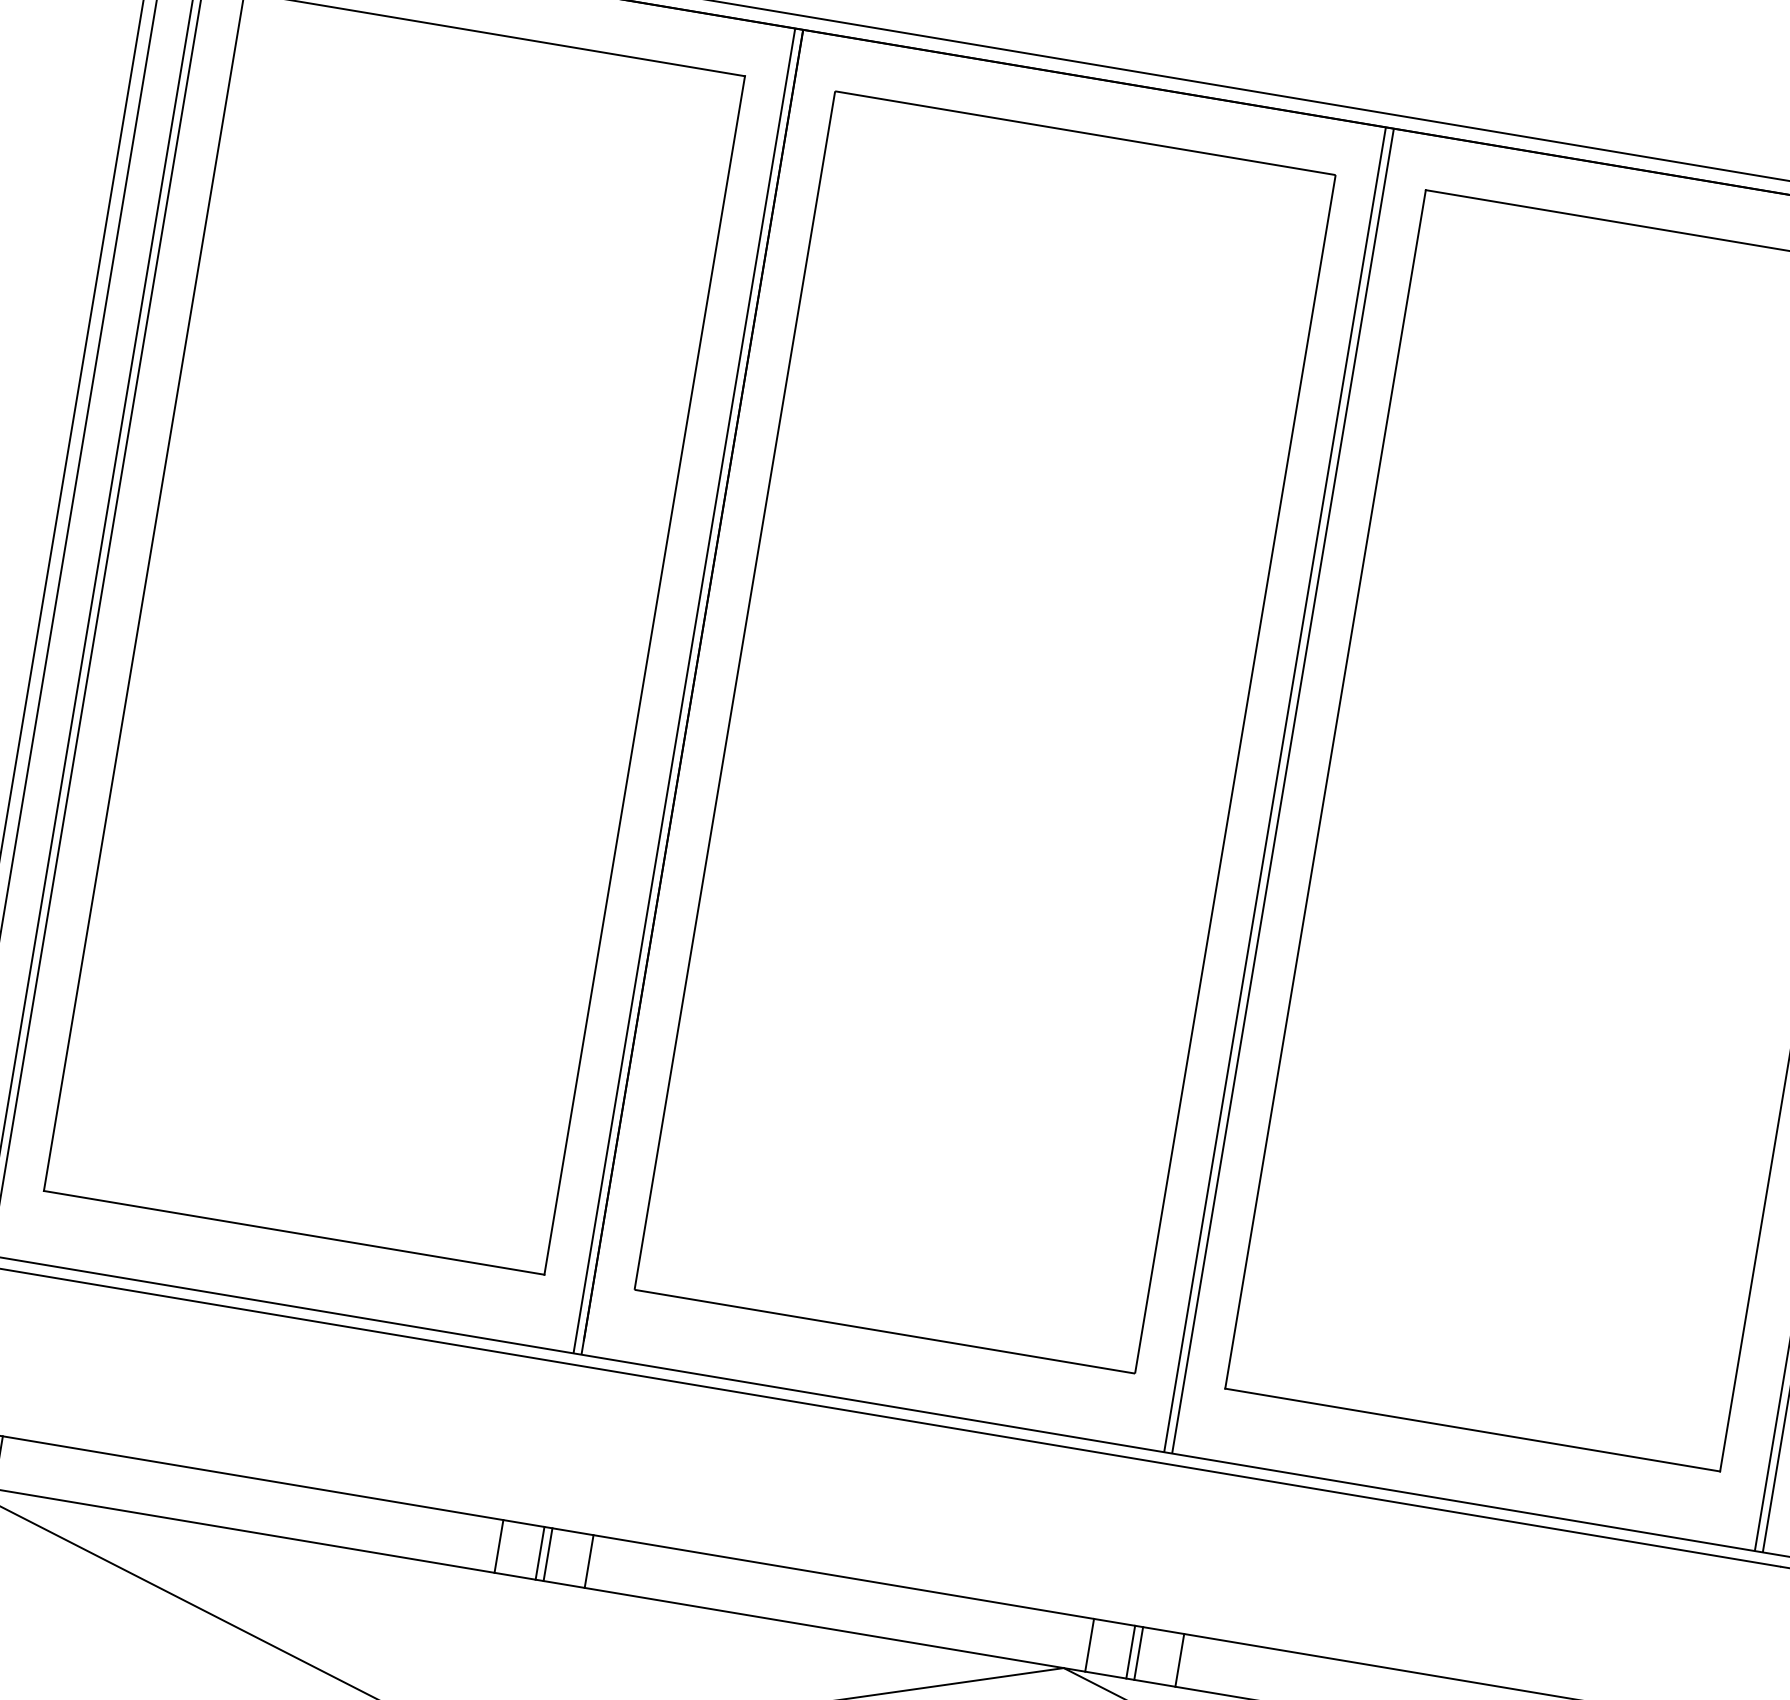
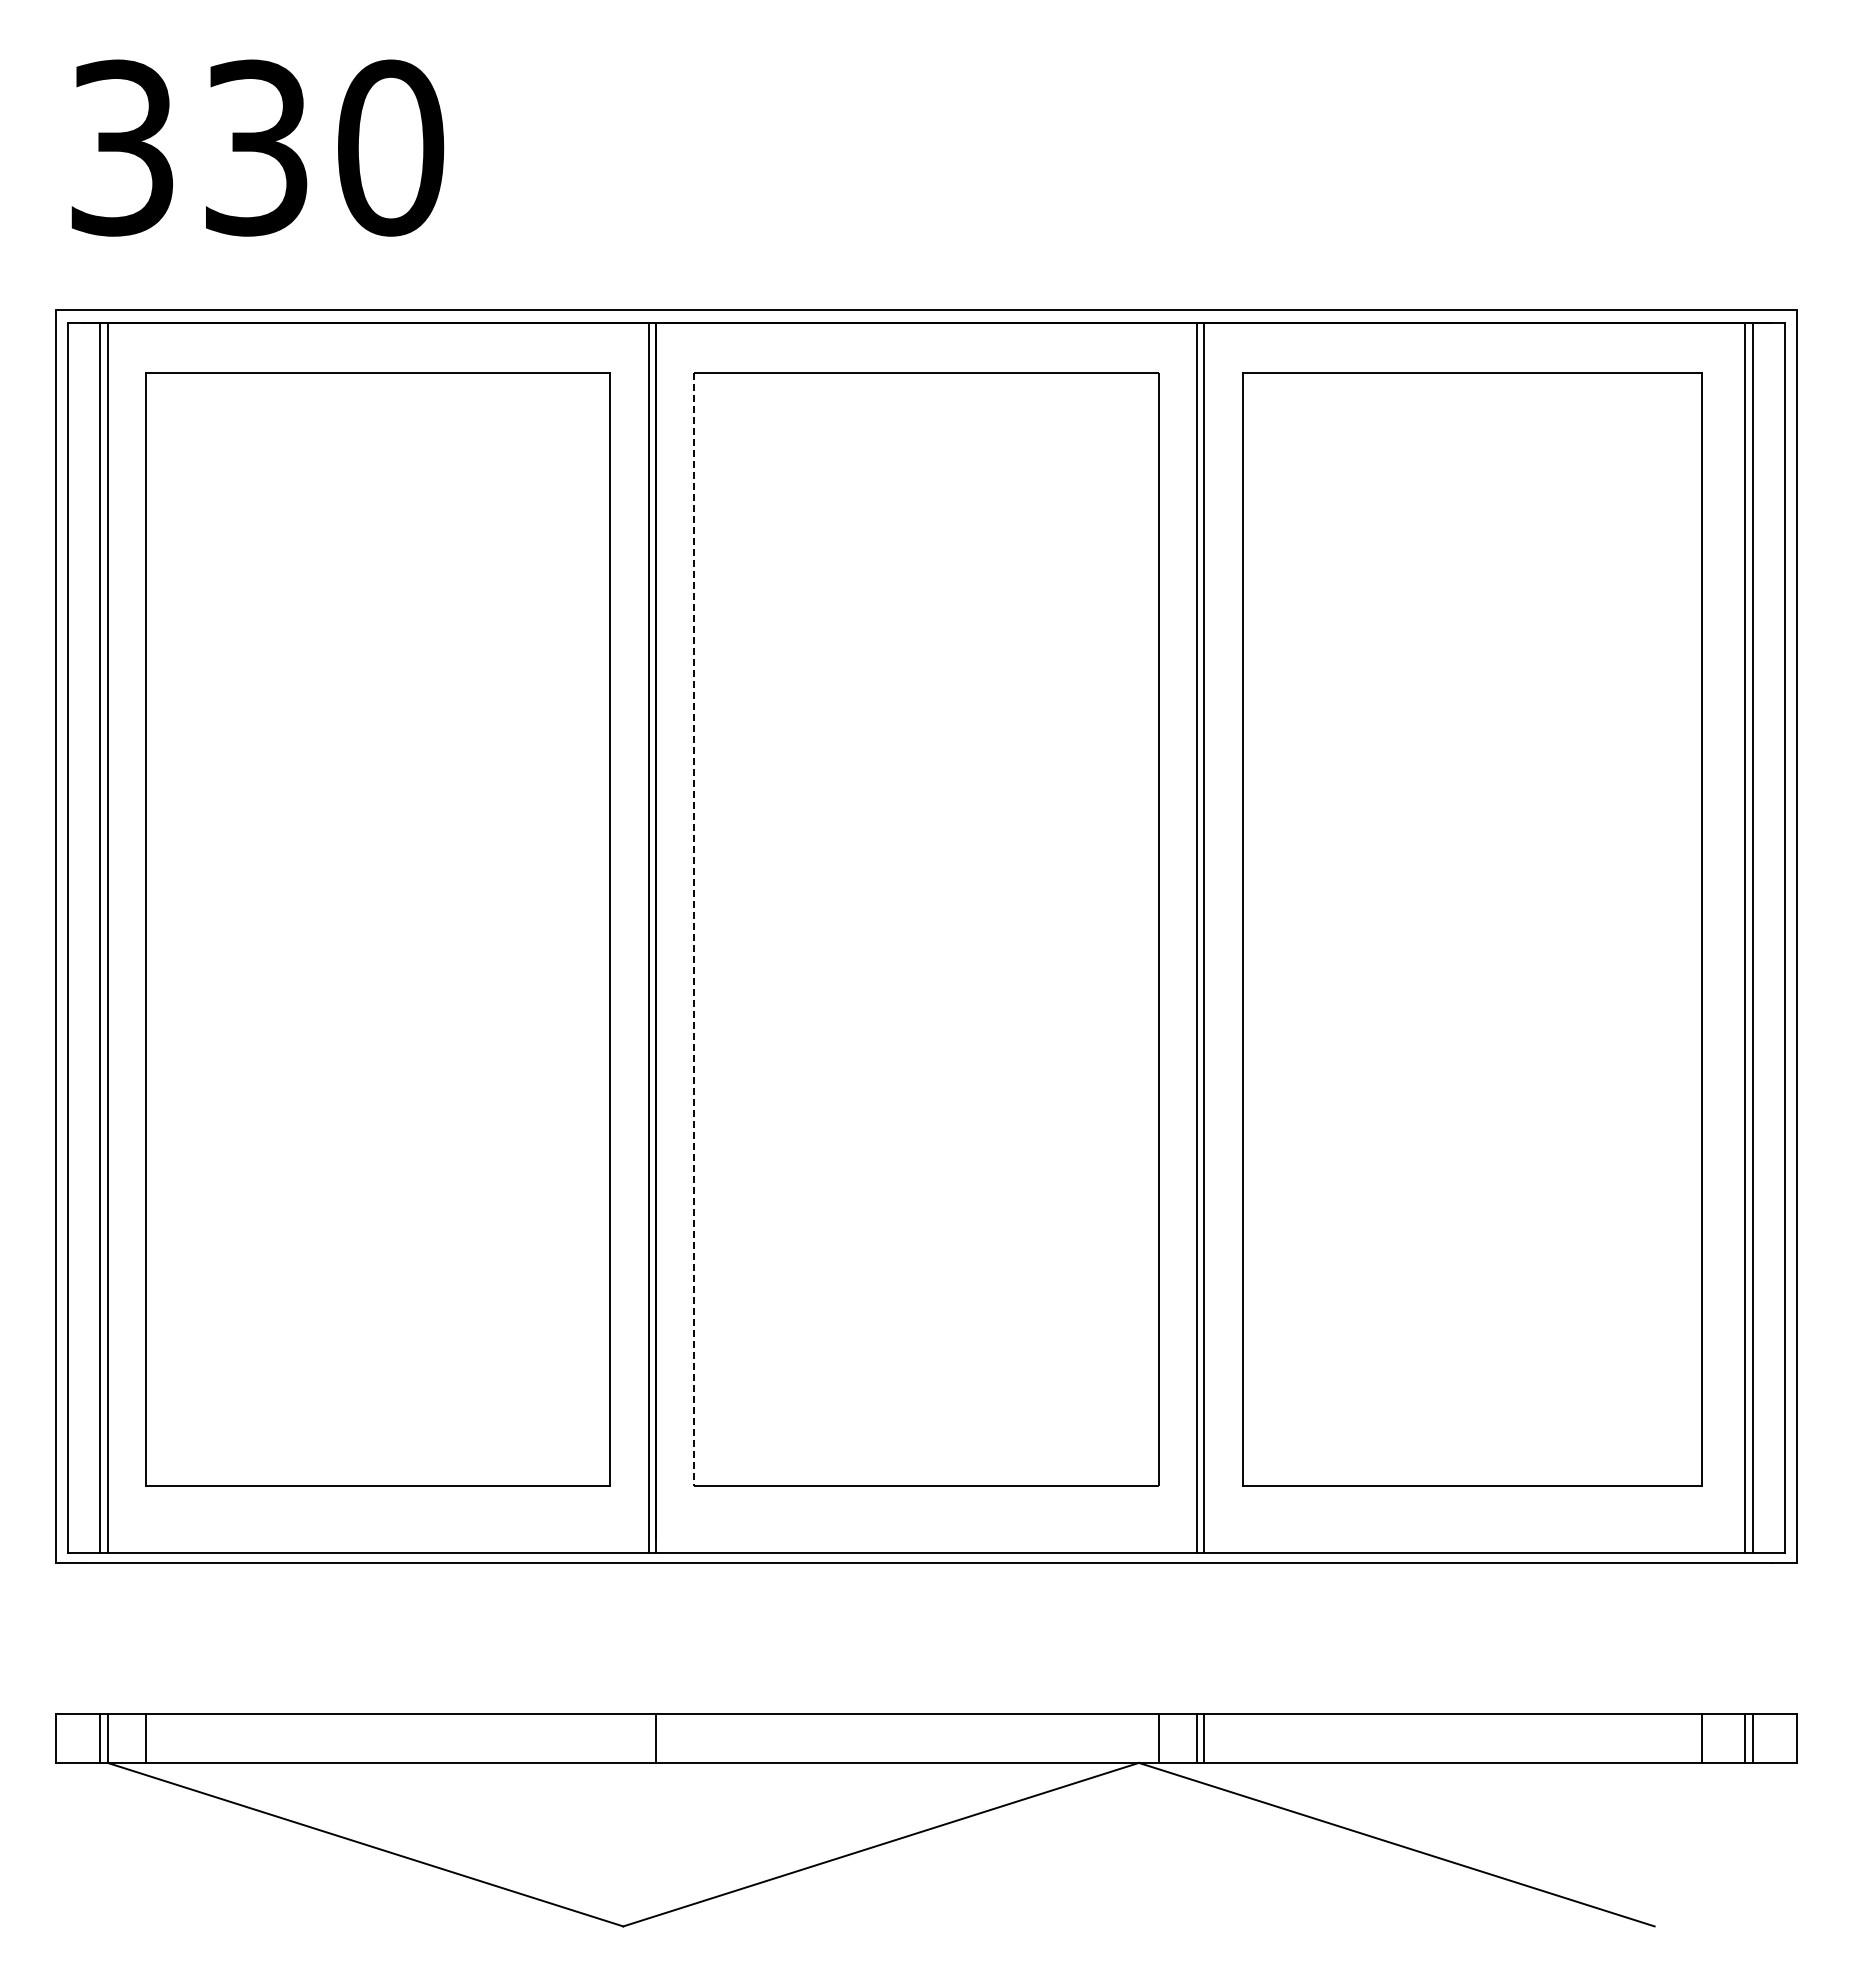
line: (735, 691) -> (694, 930), solid -> dashed
line: (499, 1545) -> (610, 1737), removed
line: (540, 1552) -> (648, 1737), removed
line: (589, 1560) -> (694, 1737), removed
line: (1179, 1659) -> (1242, 1737), removed

